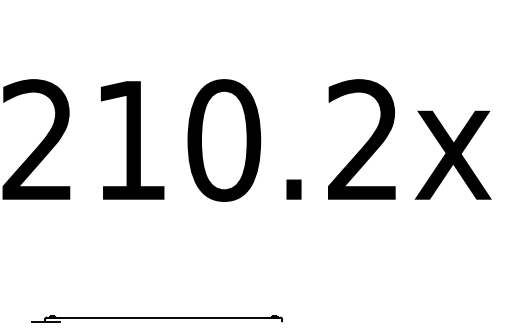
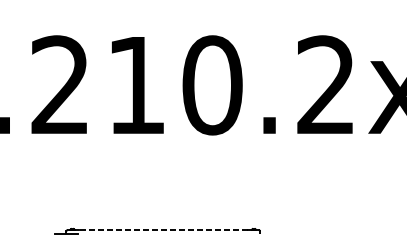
line: (163, 317) -> (163, 229), solid -> dashed

